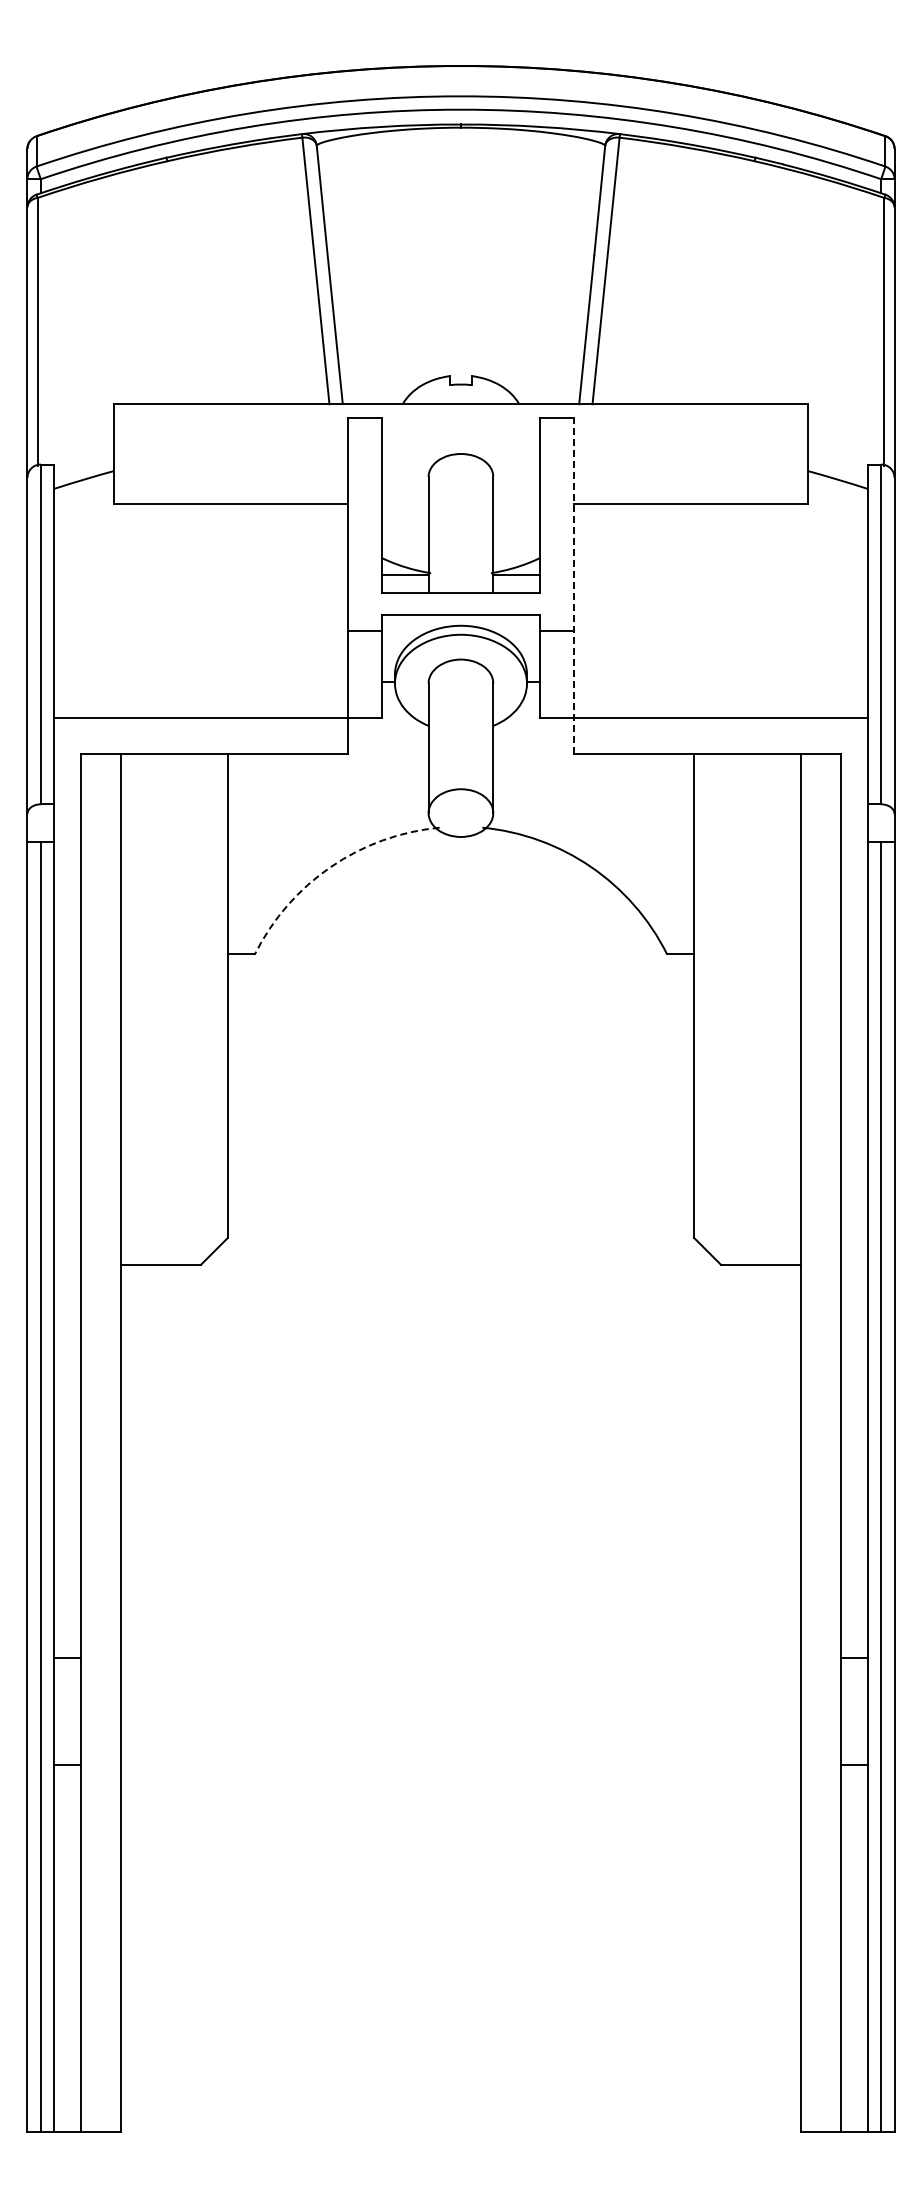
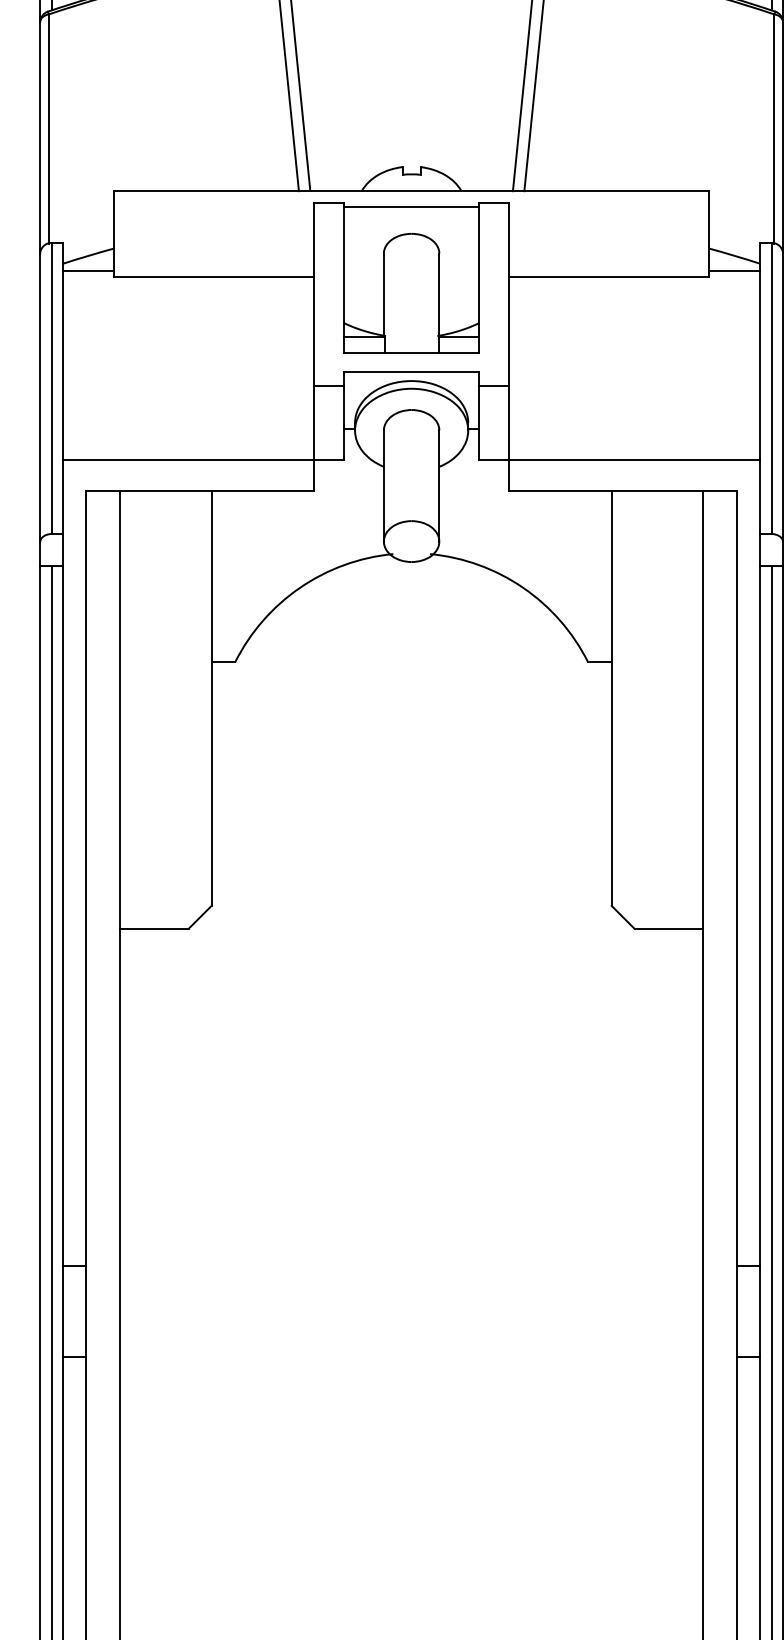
line: (460, 423) -> (411, 207), added
line: (84, 497) -> (89, 271), added
line: (837, 497) -> (734, 271), added
line: (574, 585) -> (508, 346), dashed -> solid
arc: (330, 867) -> (299, 588), dashed -> solid

